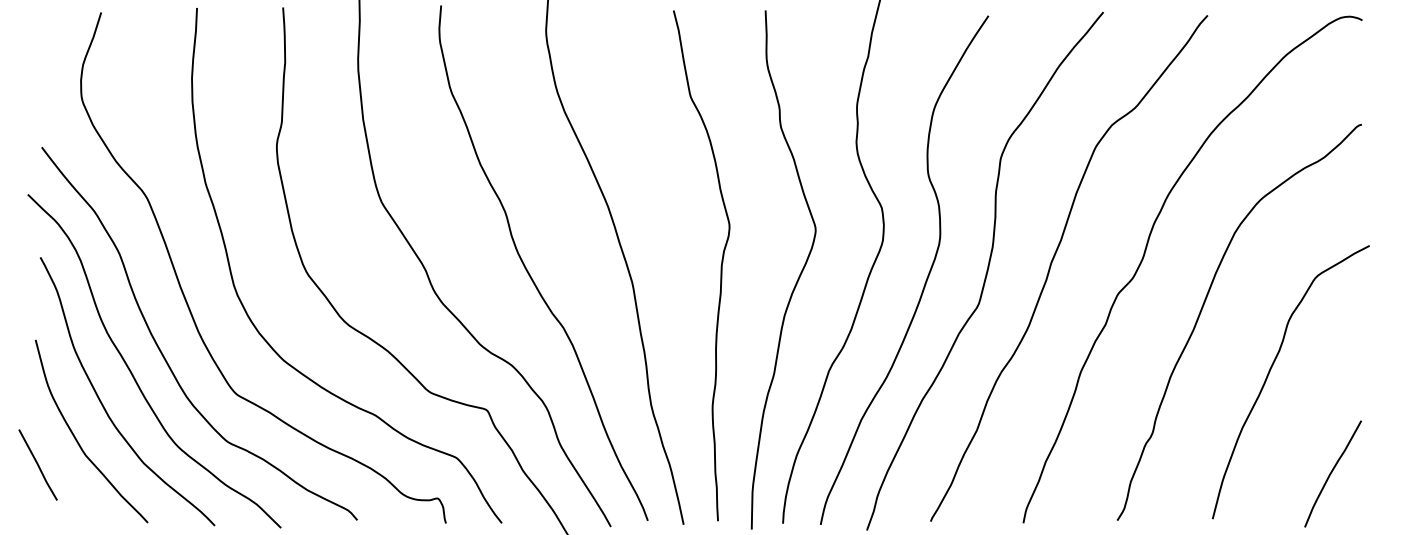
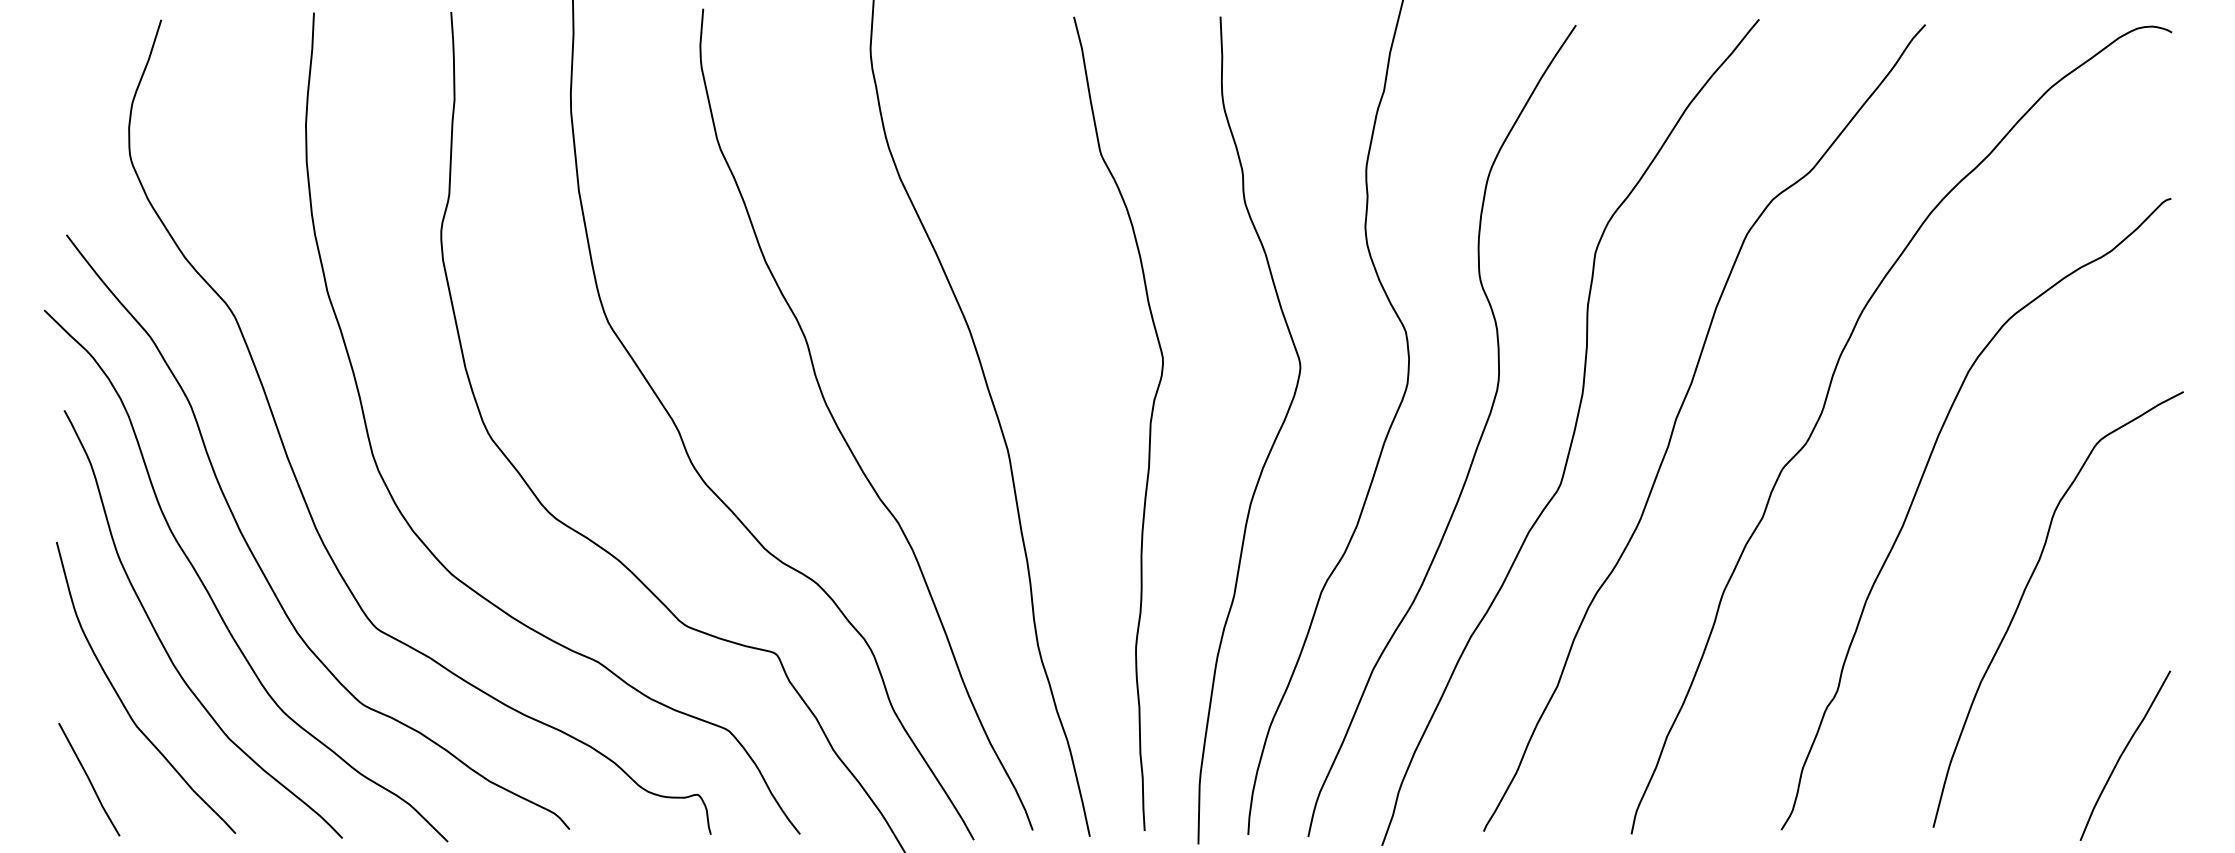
line: (37, 464) -> (88, 778), moved

